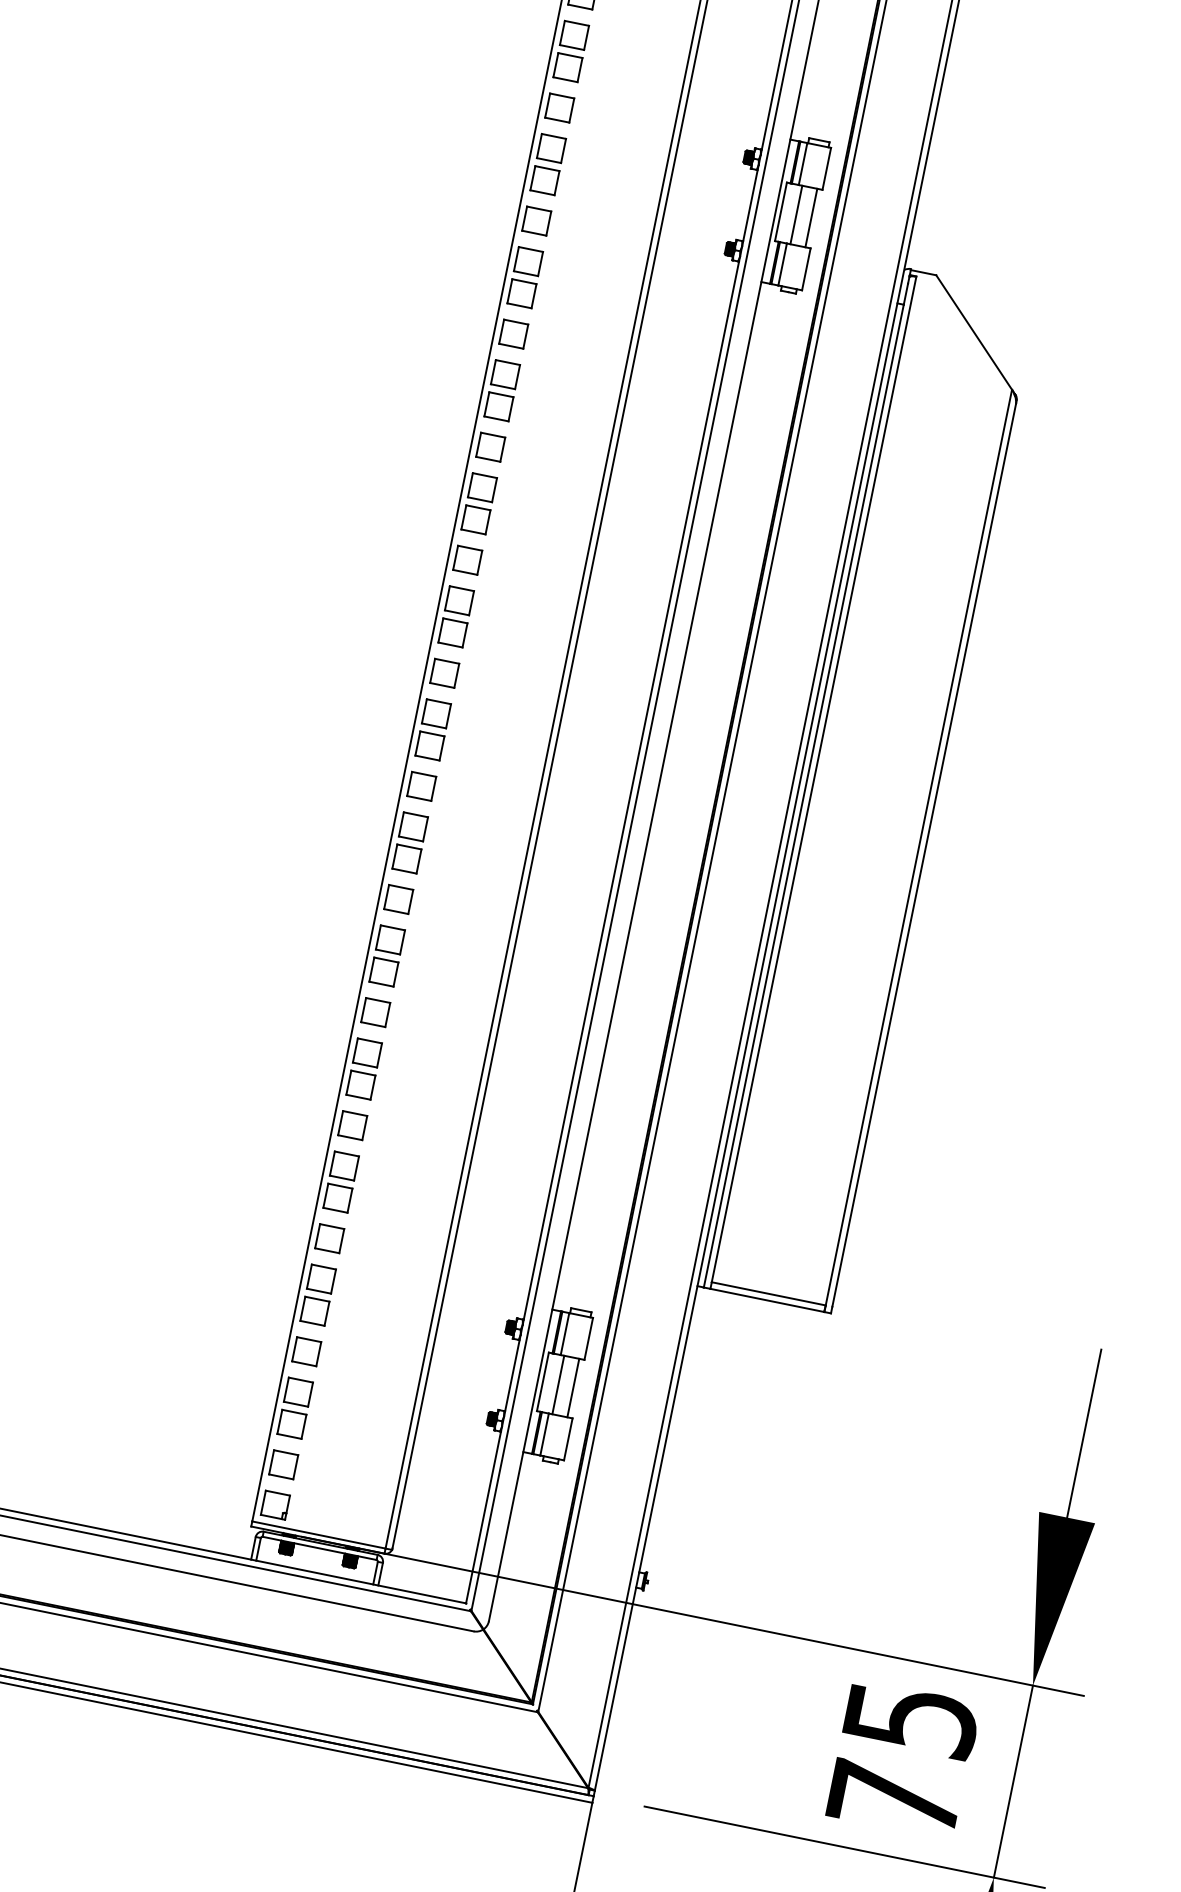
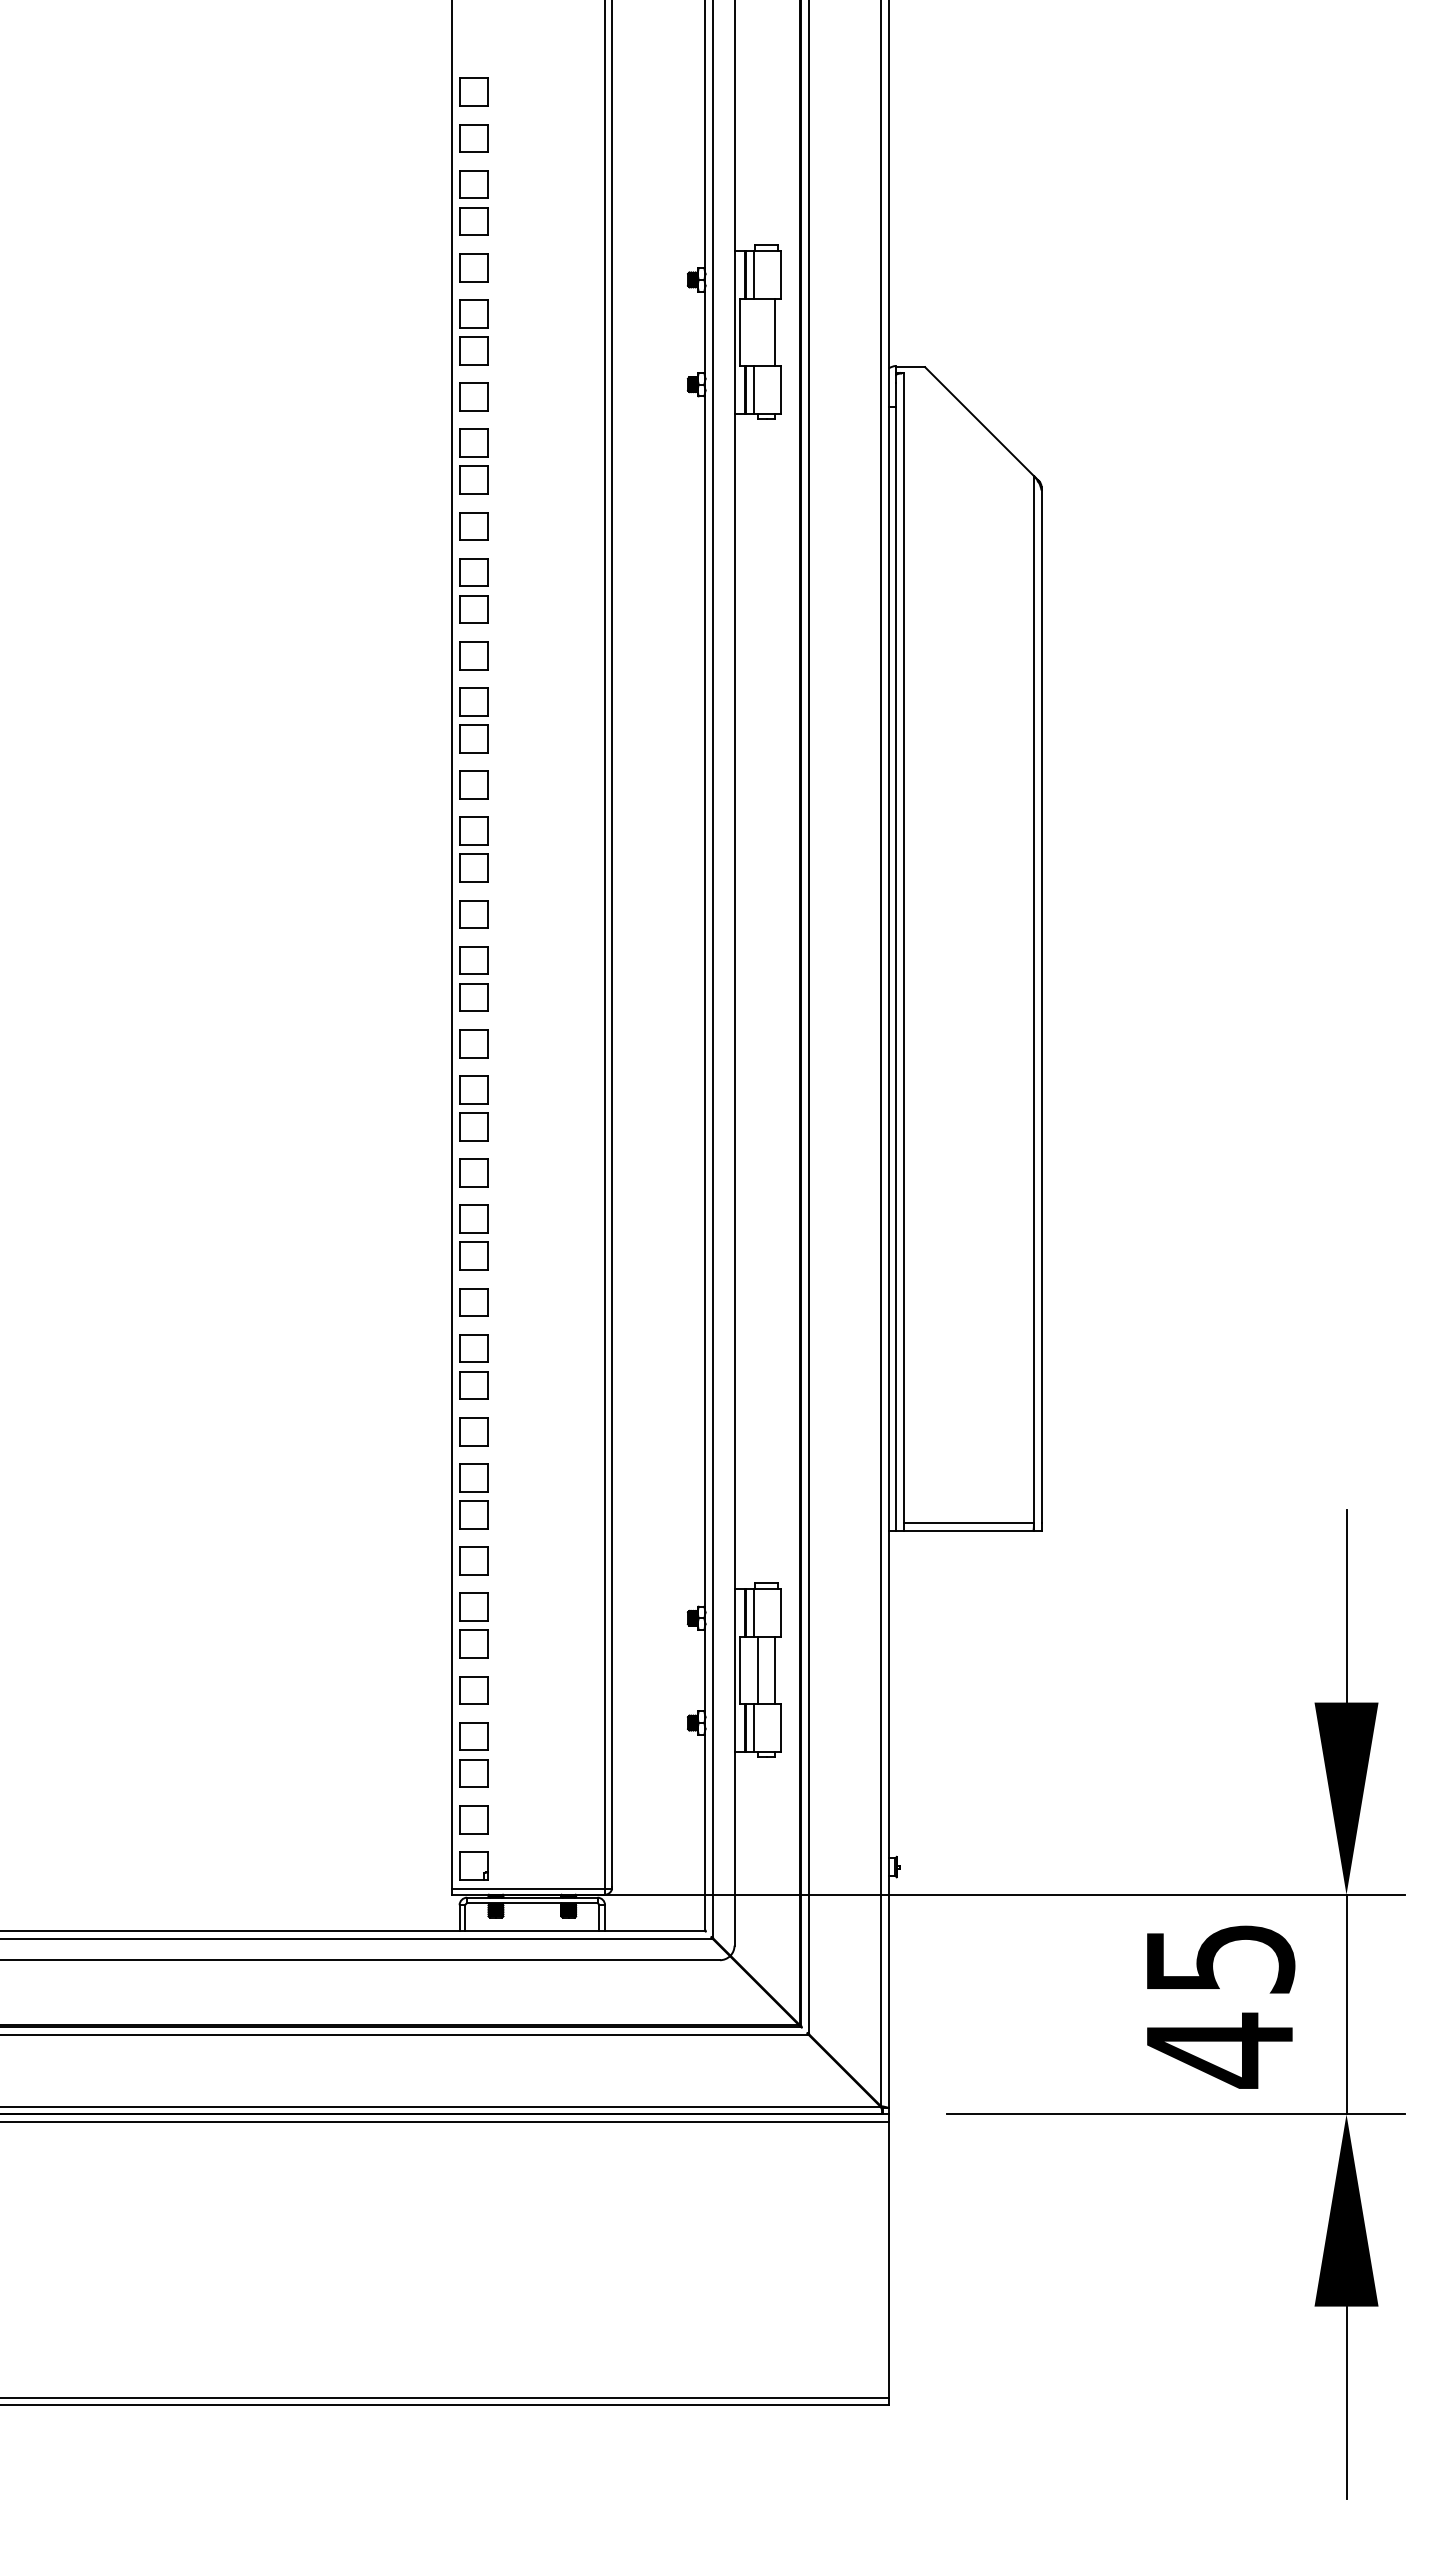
line: (796, 214) -> (757, 331), removed
text: (894, 1799) -> (1219, 2050), 75 -> 45

